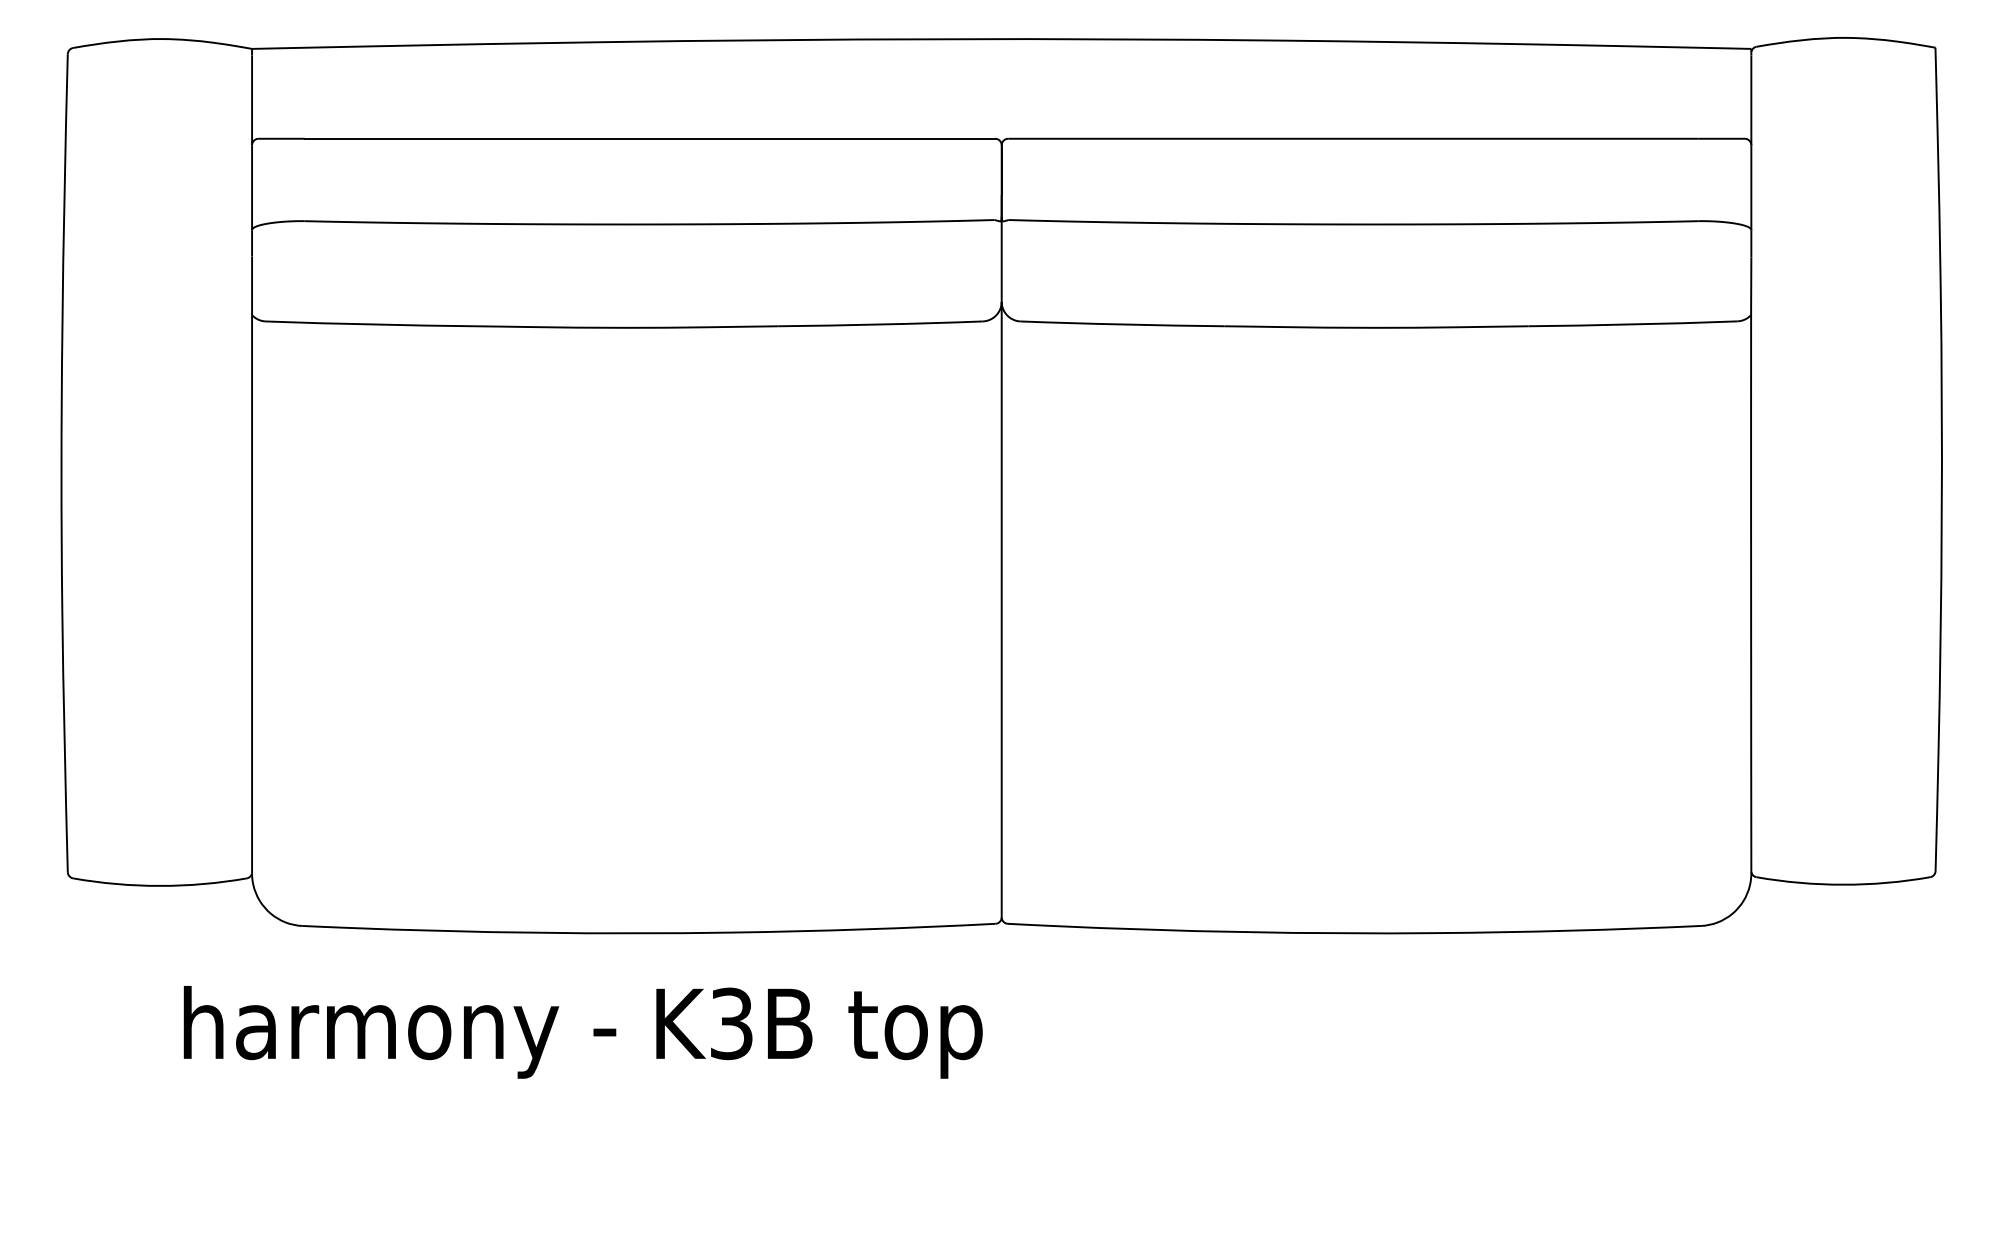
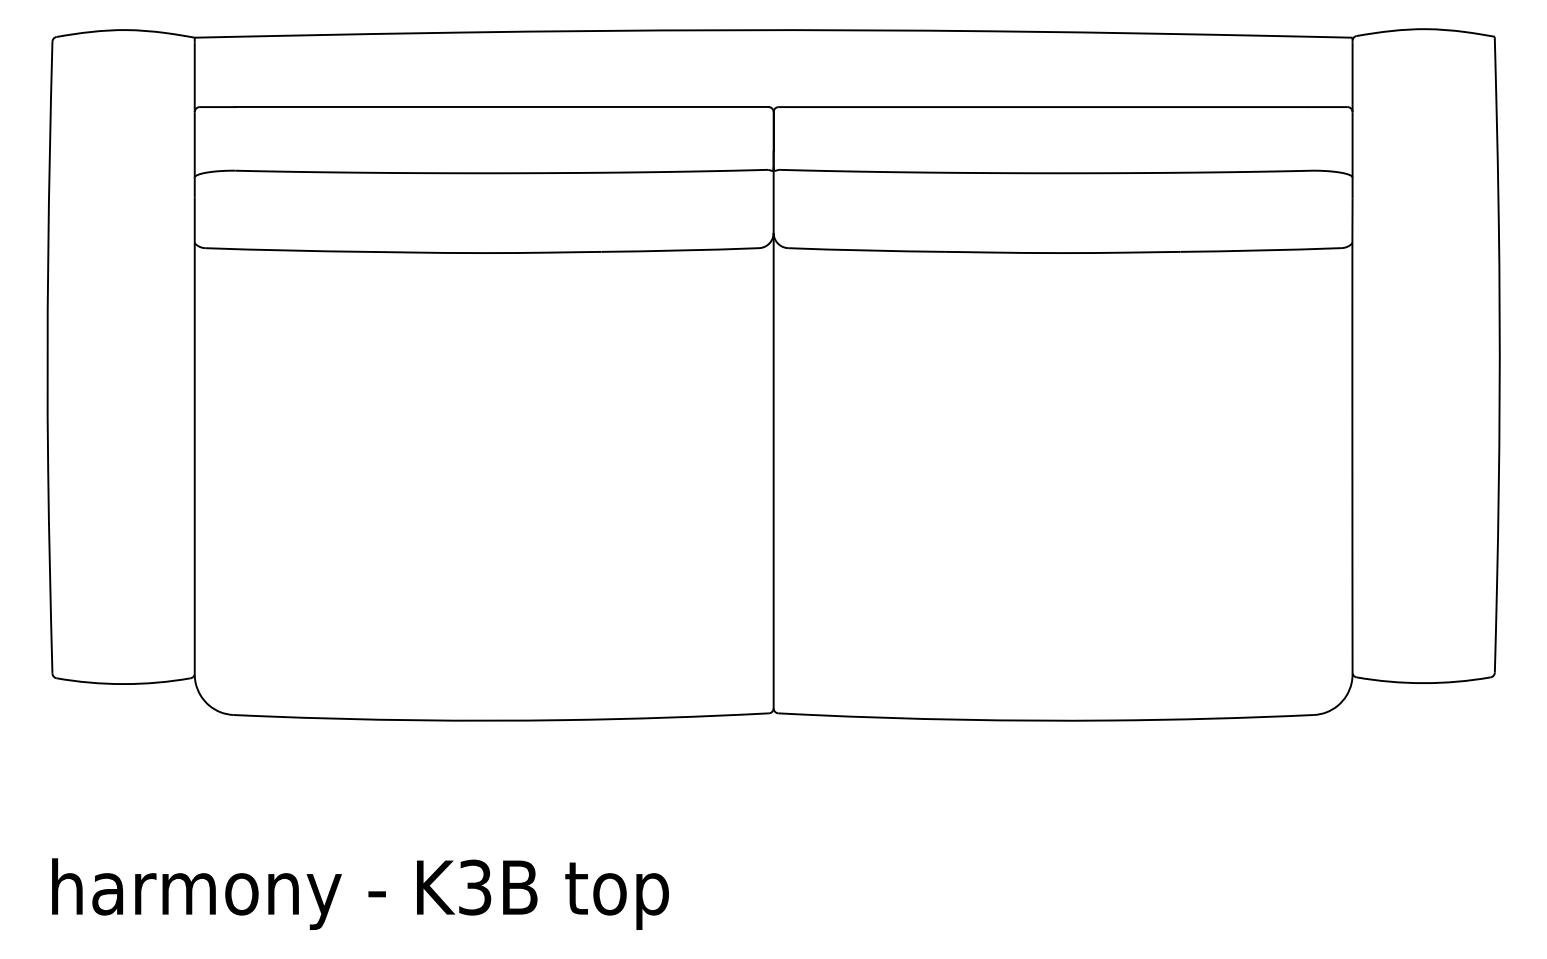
text: (583, 1031) -> (360, 893), moved

